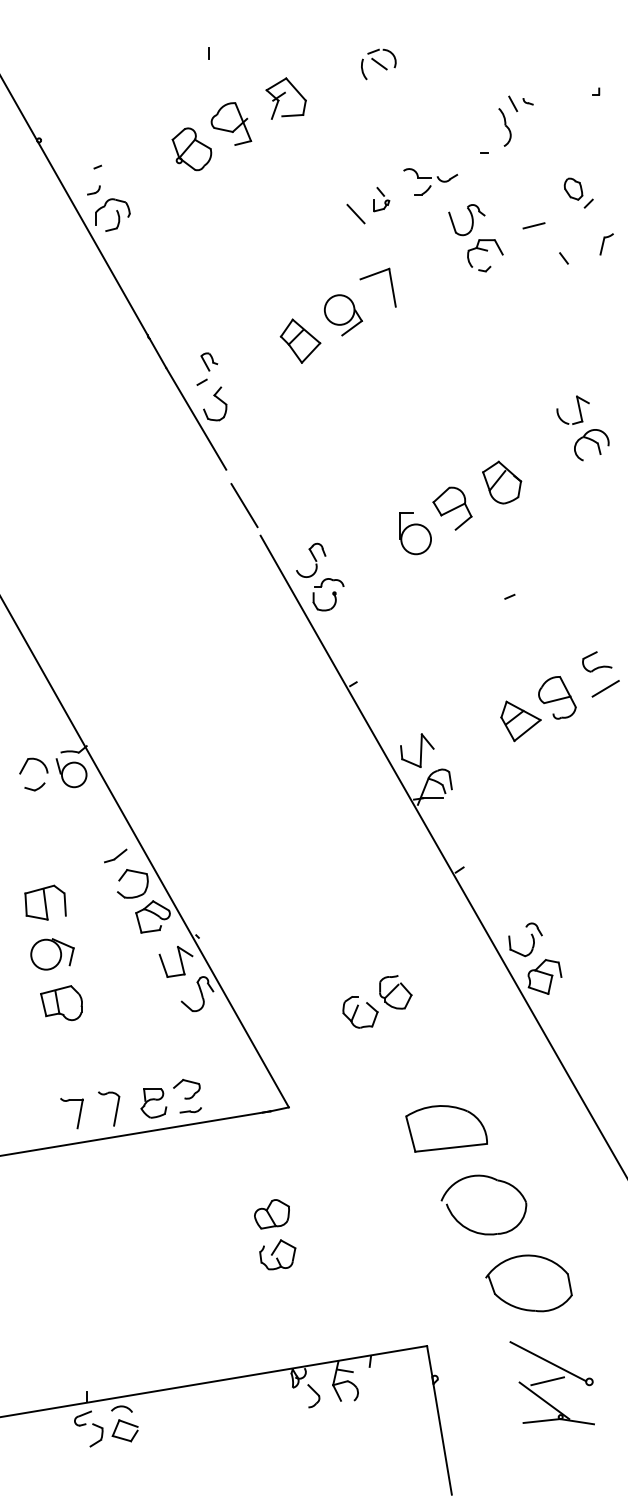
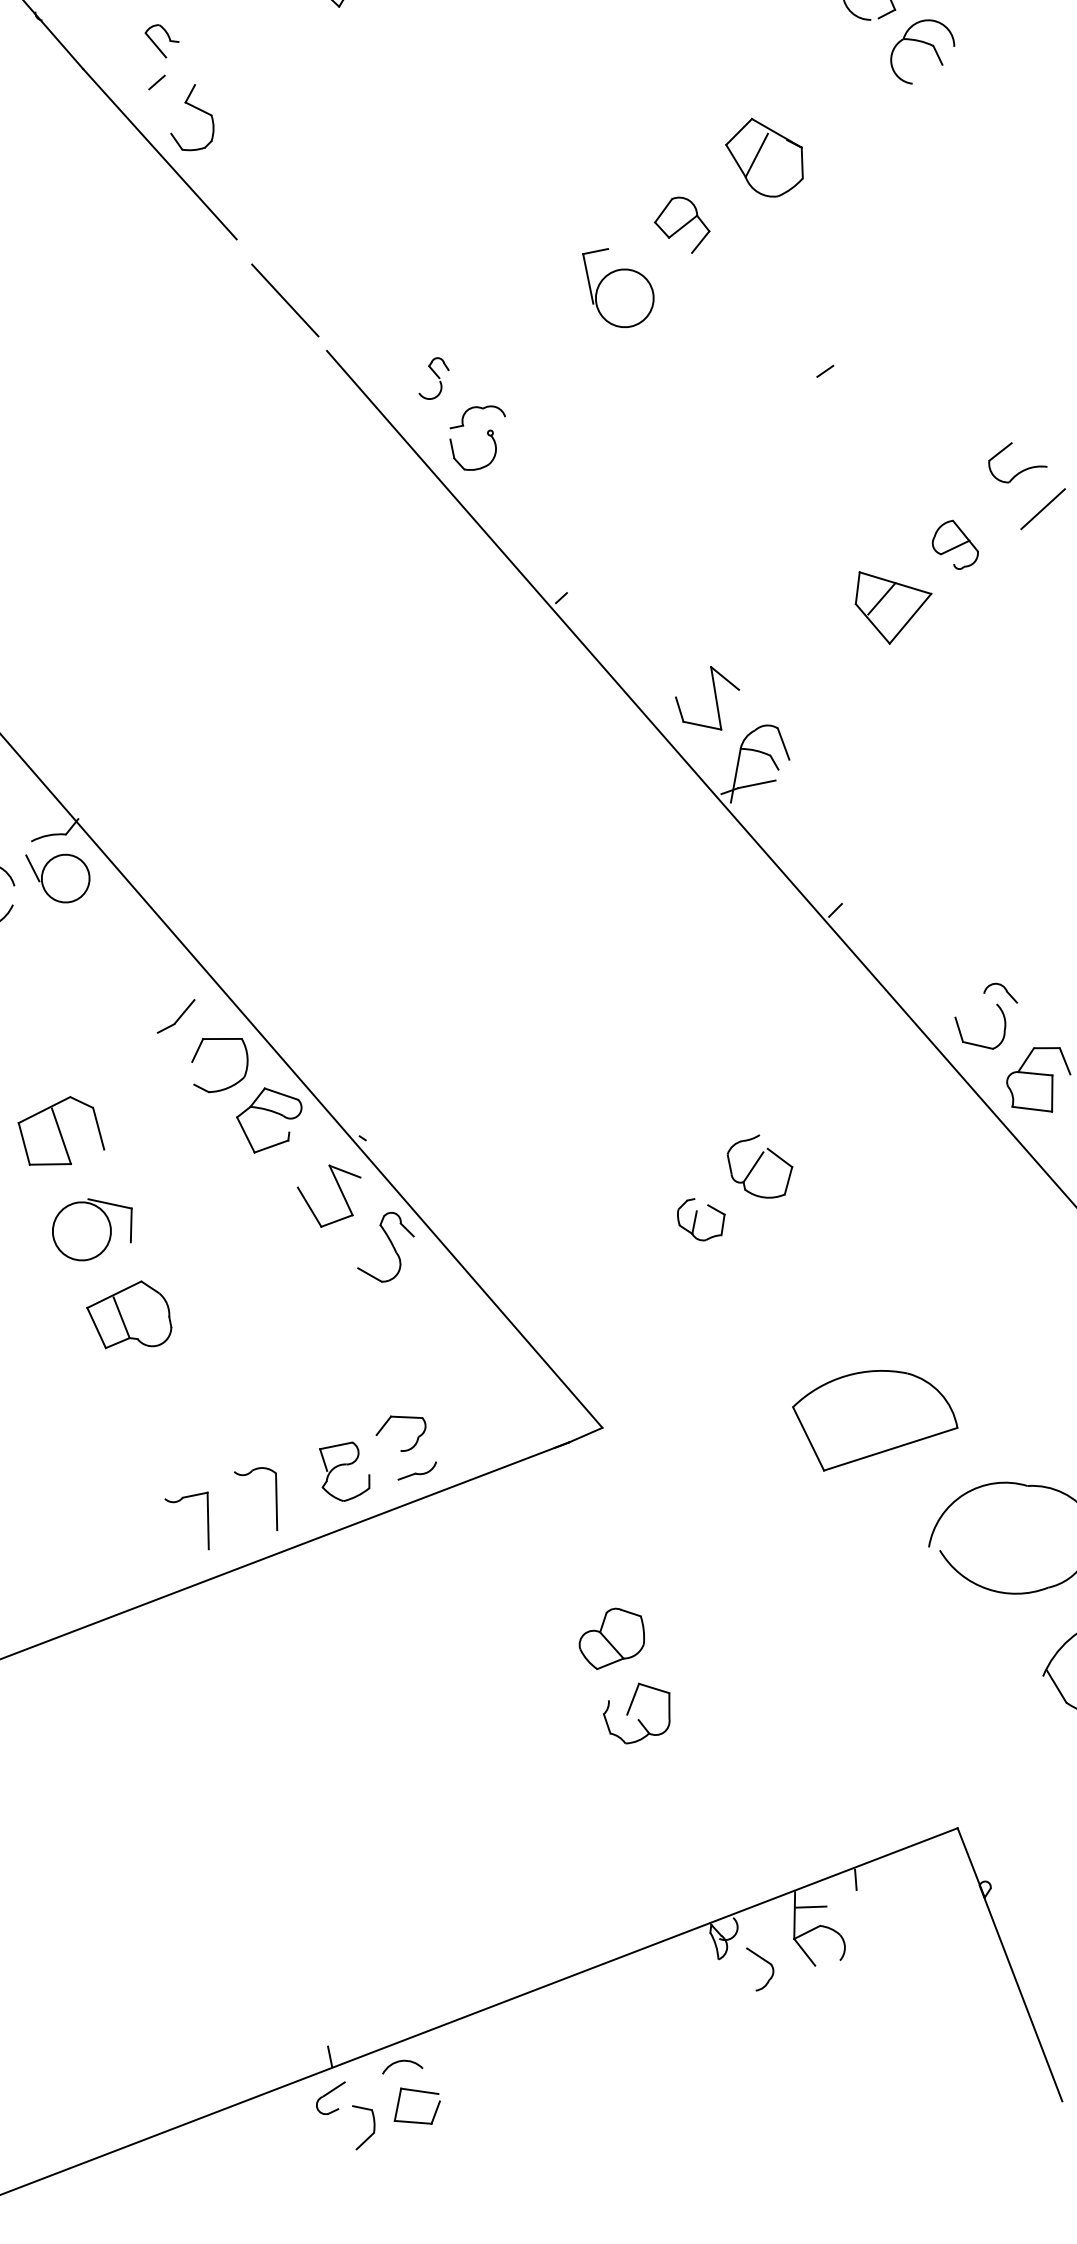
part: (452, 508) -> (681, 225), size x0.7
part: (311, 559) -> (433, 377), size x0.6
part: (557, 697) -> (954, 544), size x0.6
part: (360, 1012) -> (701, 1219), size x0.7
part: (446, 1128) -> (874, 1414), moved

